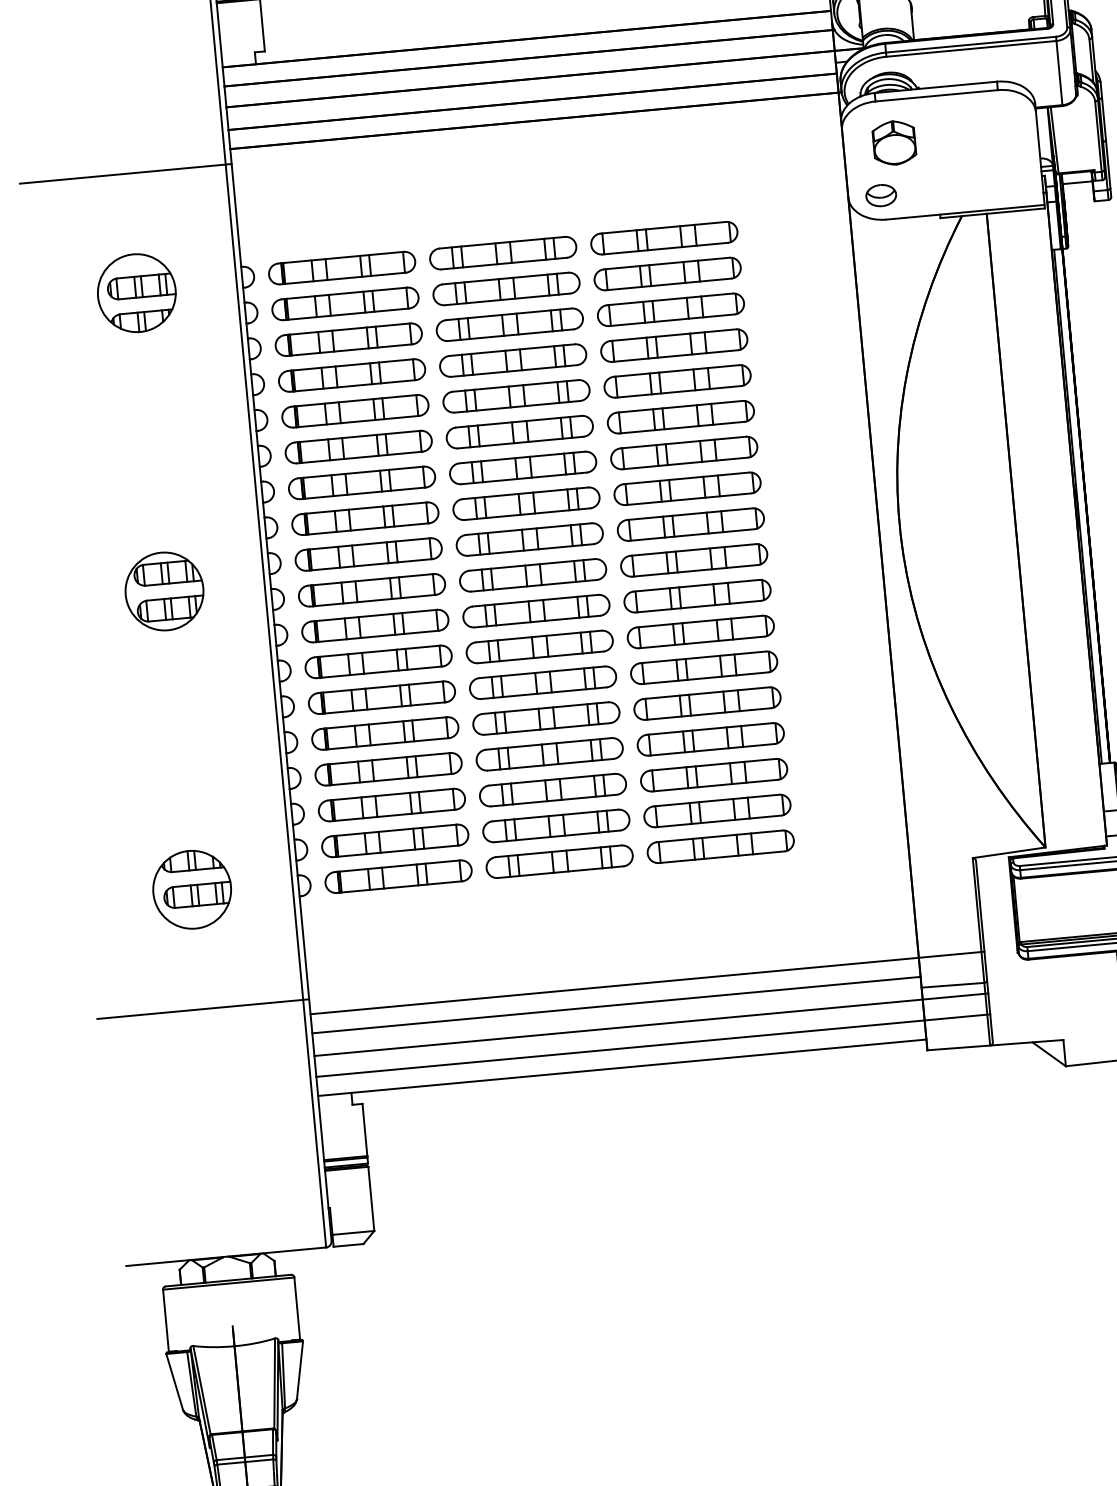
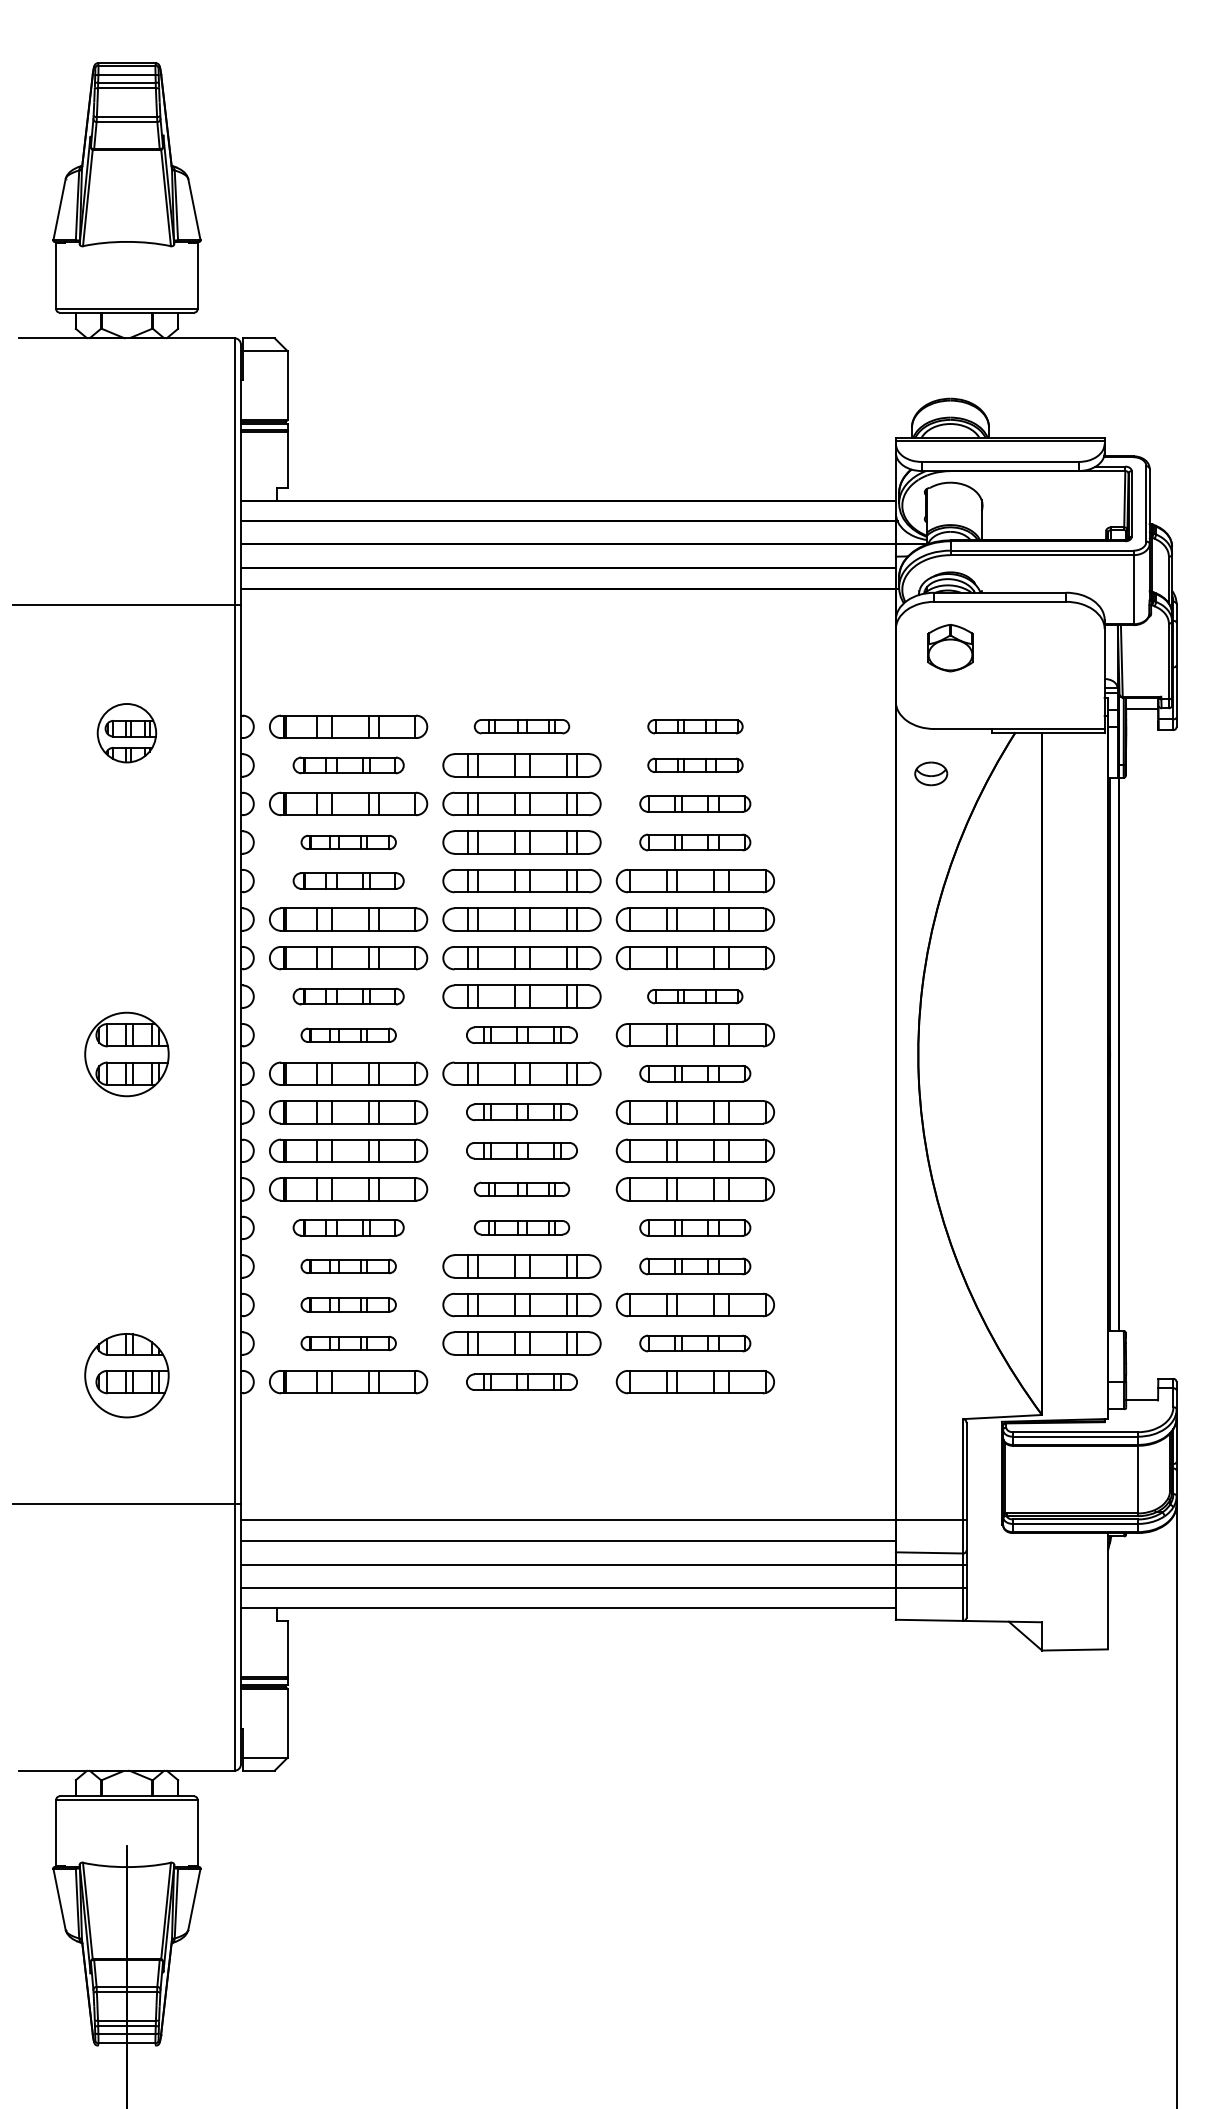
part: (881, 195) -> (931, 773), moved
part: (664, 237) -> (695, 726), size x0.6
part: (502, 252) -> (521, 726), size x0.6
part: (667, 274) -> (695, 765), size x0.6
part: (136, 292) -> (126, 732), size x0.7
part: (345, 303) -> (348, 765), size x0.7
part: (670, 309) -> (694, 803), size x0.7
part: (673, 345) -> (694, 842), size x0.7
part: (352, 375) -> (348, 842), size x0.6
part: (355, 410) -> (348, 880), size x0.7
part: (686, 488) -> (694, 996), size x0.6
part: (365, 518) -> (348, 996), size x0.7
part: (529, 539) -> (521, 1035), size x0.7
part: (368, 554) -> (348, 1035), size x0.6
part: (693, 560) -> (694, 1073), size x0.7
part: (535, 611) -> (521, 1112), size x0.7
part: (539, 646) -> (521, 1150), size x0.7
part: (542, 682) -> (521, 1189), size x0.6
part: (706, 703) -> (694, 1227), size x0.7
part: (545, 718) -> (521, 1227), size x0.6
part: (385, 733) -> (348, 1227), size x0.7
part: (709, 739) -> (694, 1266), size x0.7
part: (388, 769) -> (348, 1266), size x0.6
part: (391, 804) -> (348, 1304), size x0.6
part: (716, 811) -> (694, 1343), size x0.7
part: (395, 840) -> (348, 1343), size x0.6
part: (559, 862) -> (521, 1382), size x0.7

